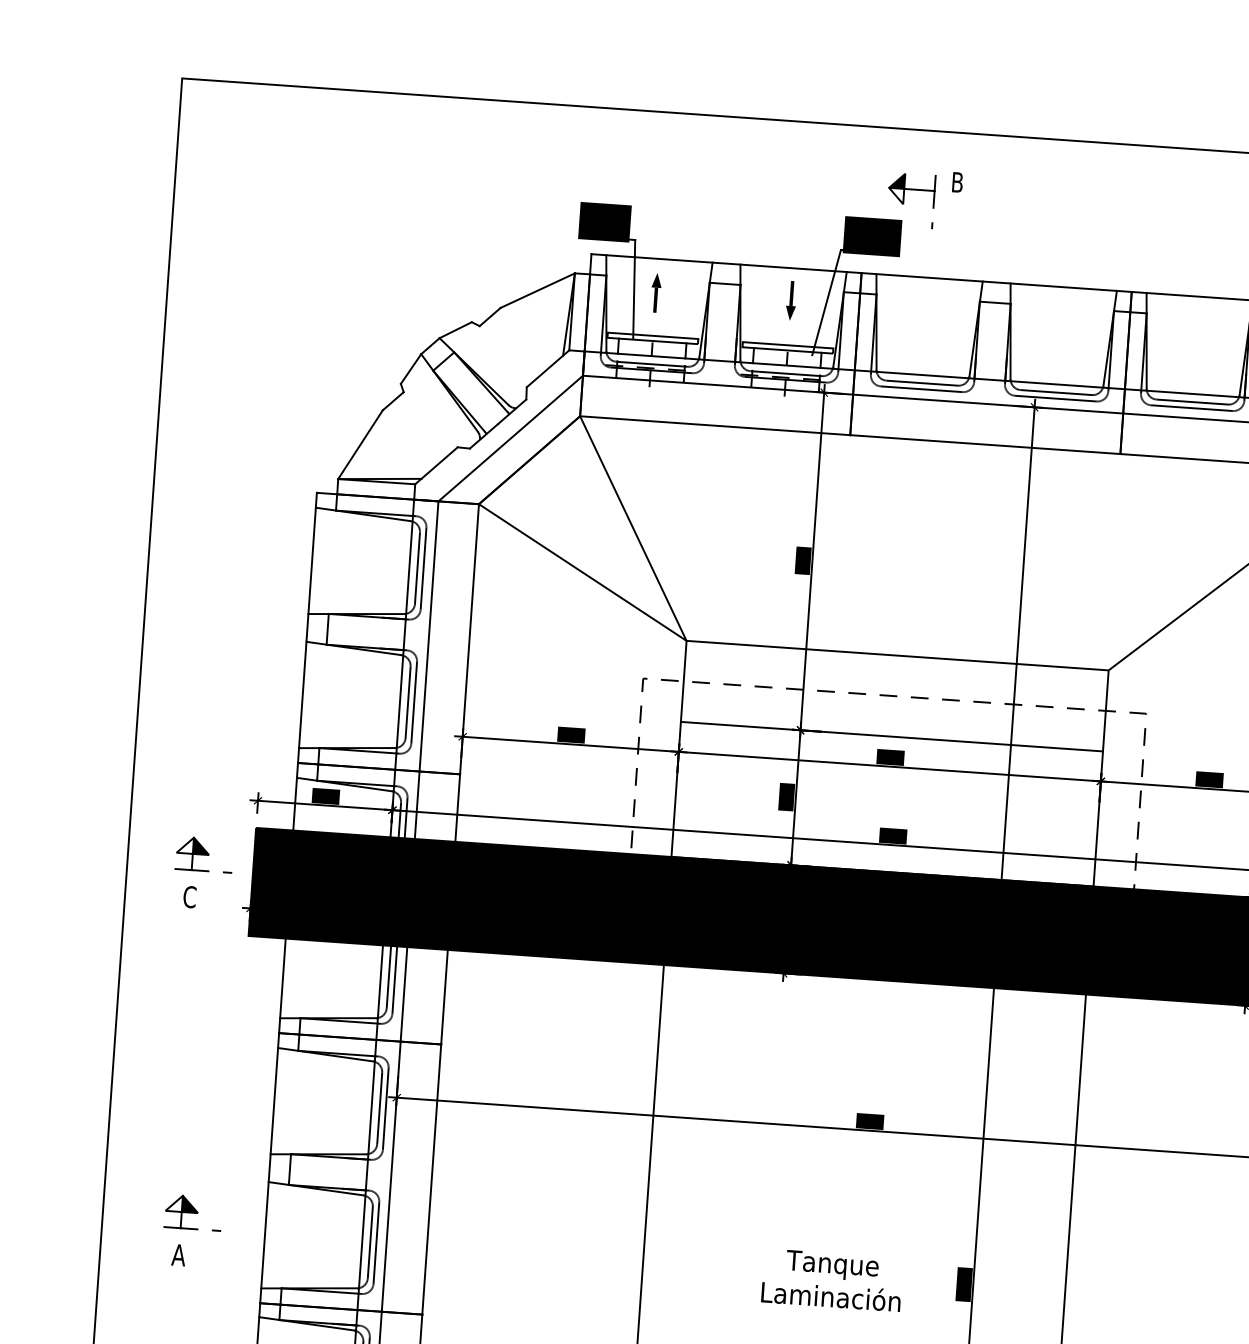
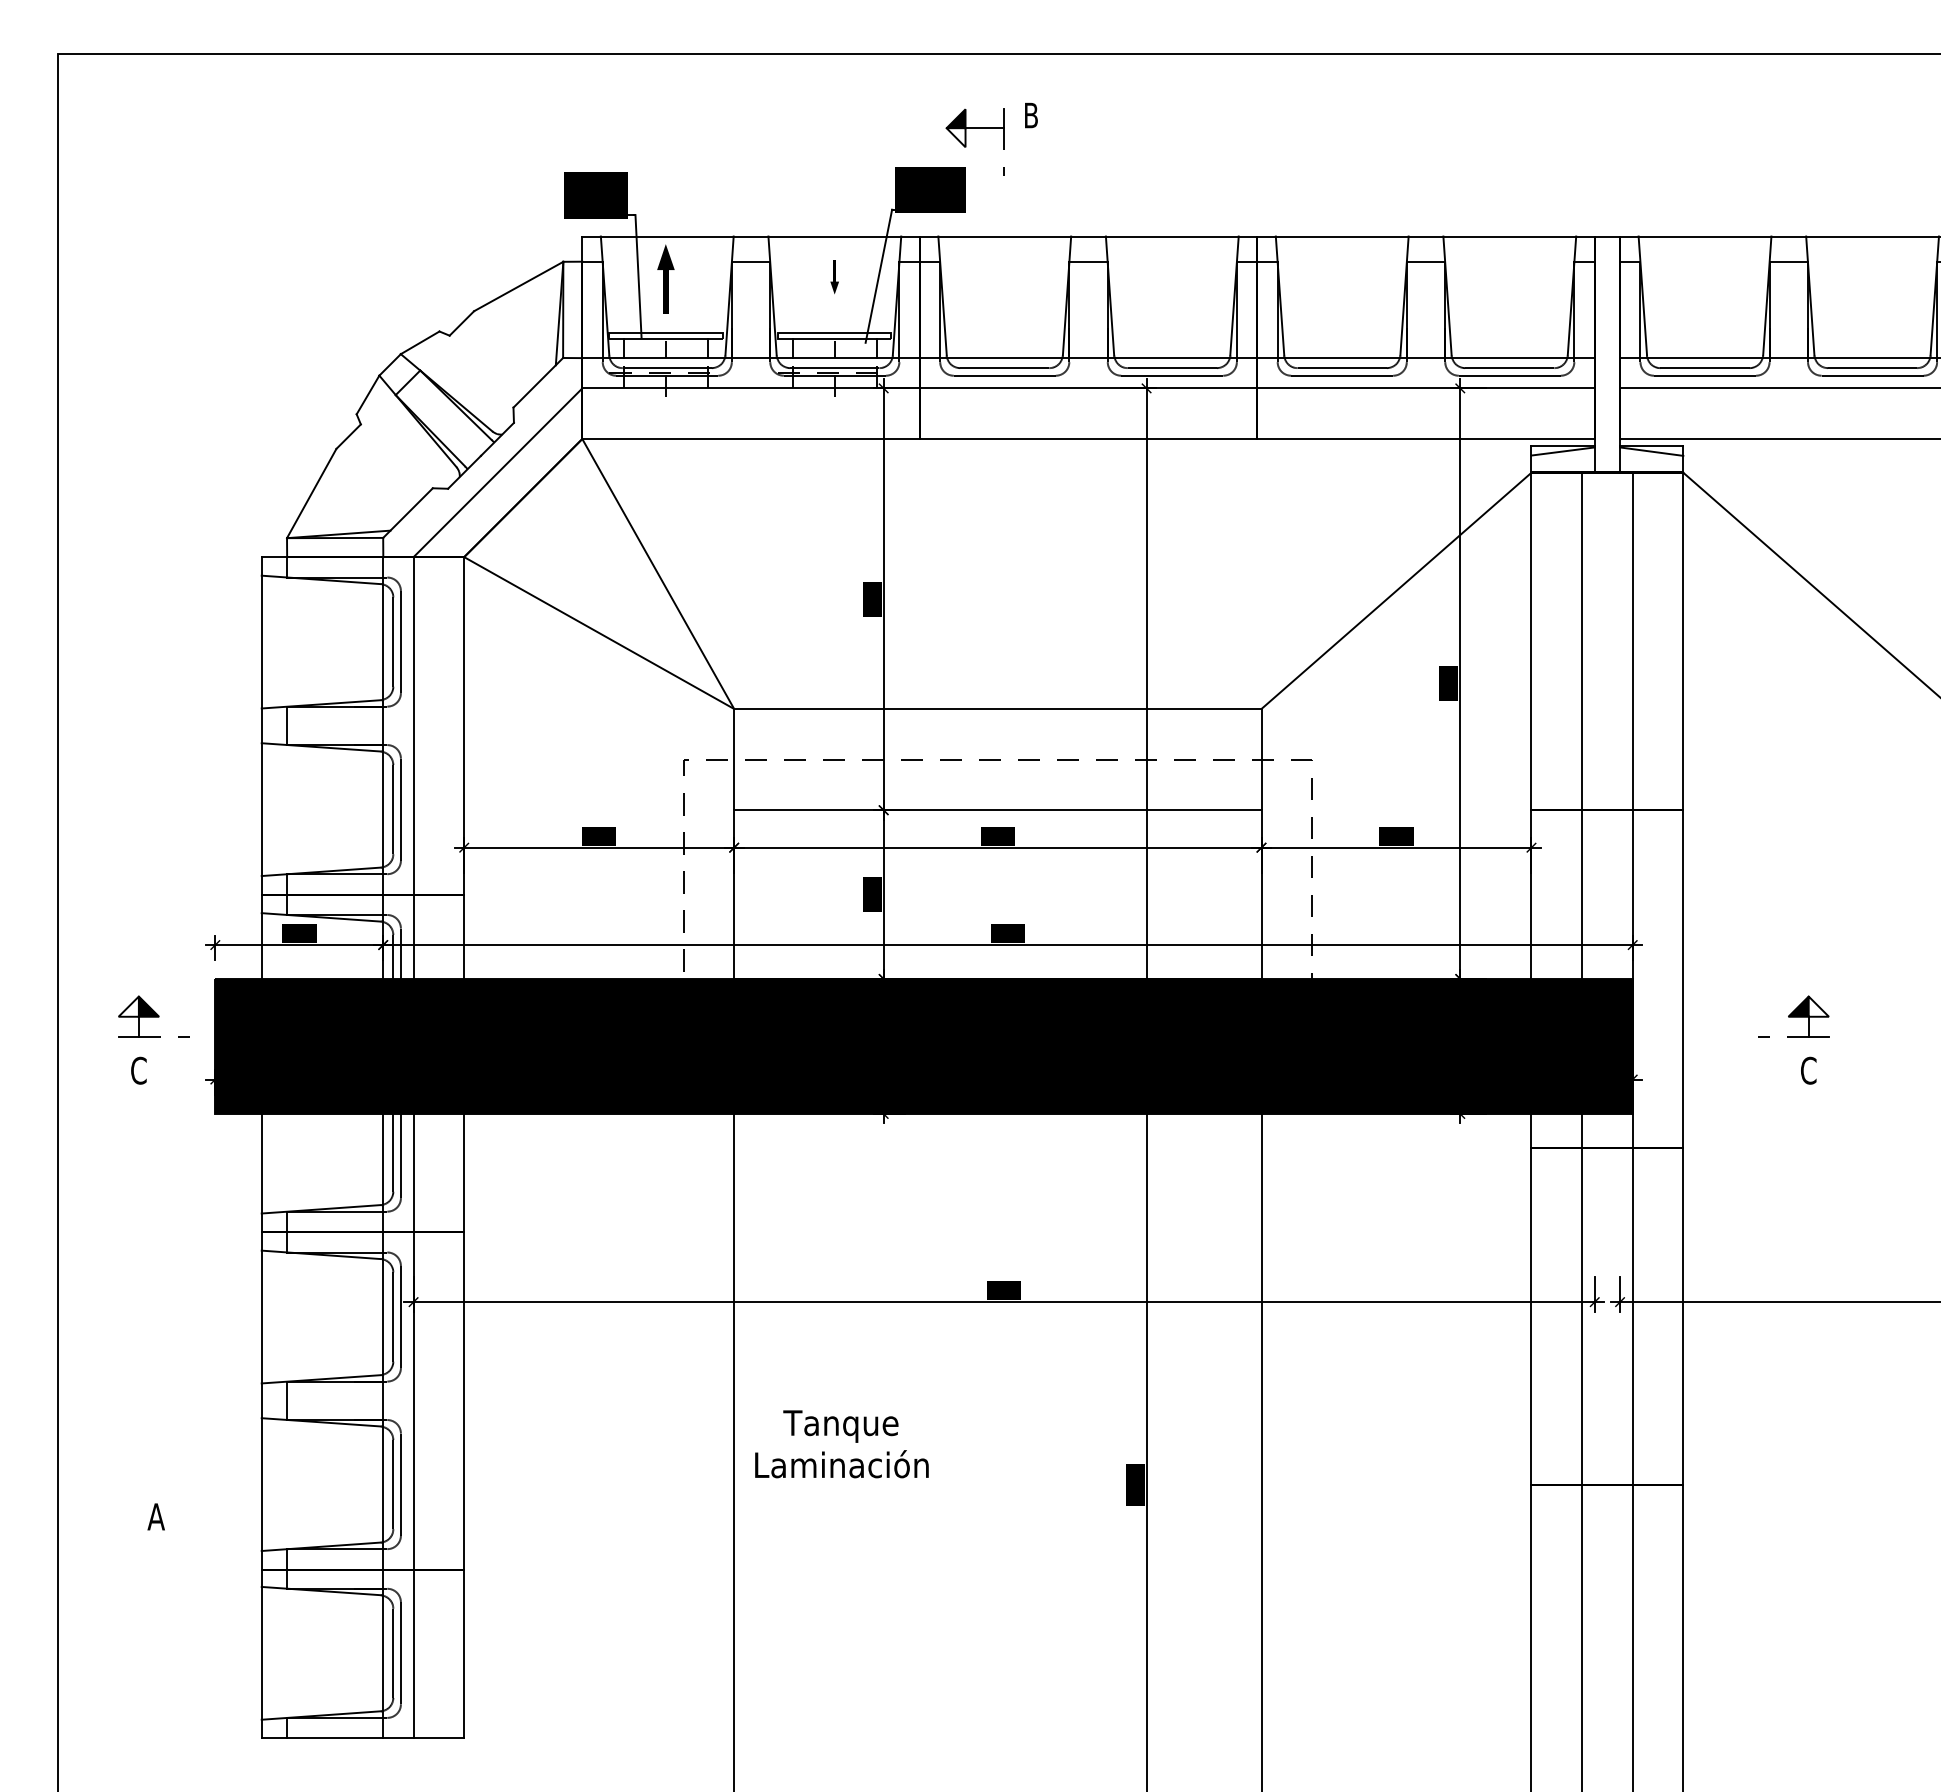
part: (656, 292) -> (666, 278), size x1.4
part: (791, 300) -> (834, 276), size x0.7
part: (193, 1212) -> (170, 1462), removed
text: (831, 1280) -> (841, 1444), moved

